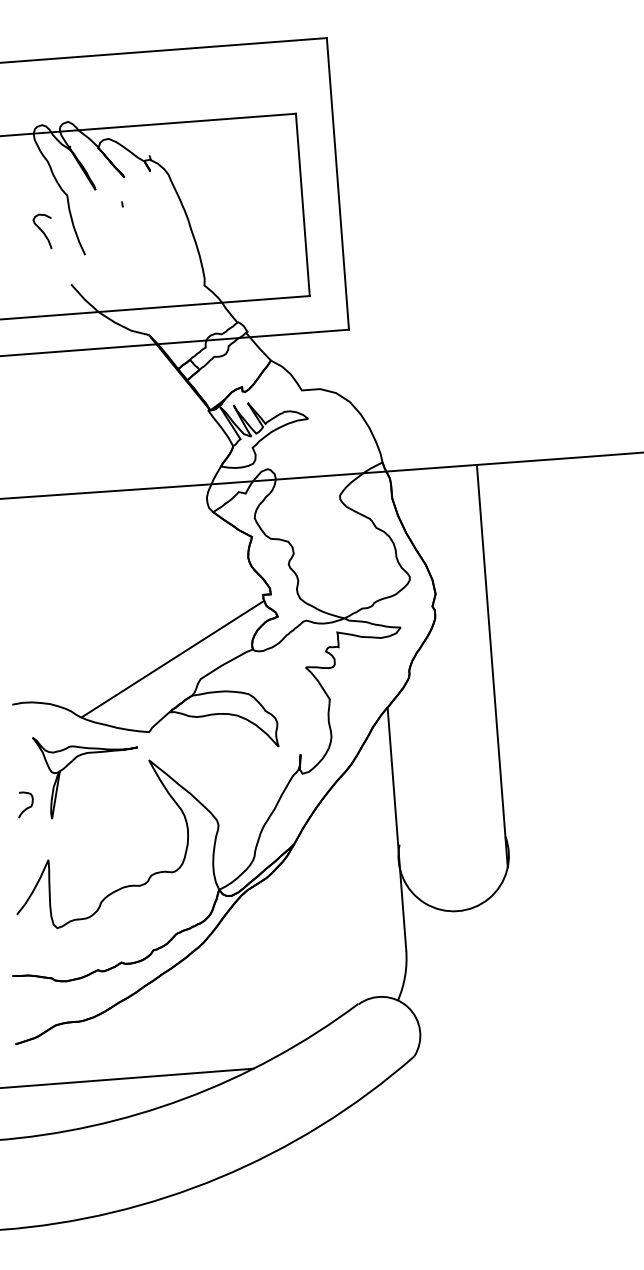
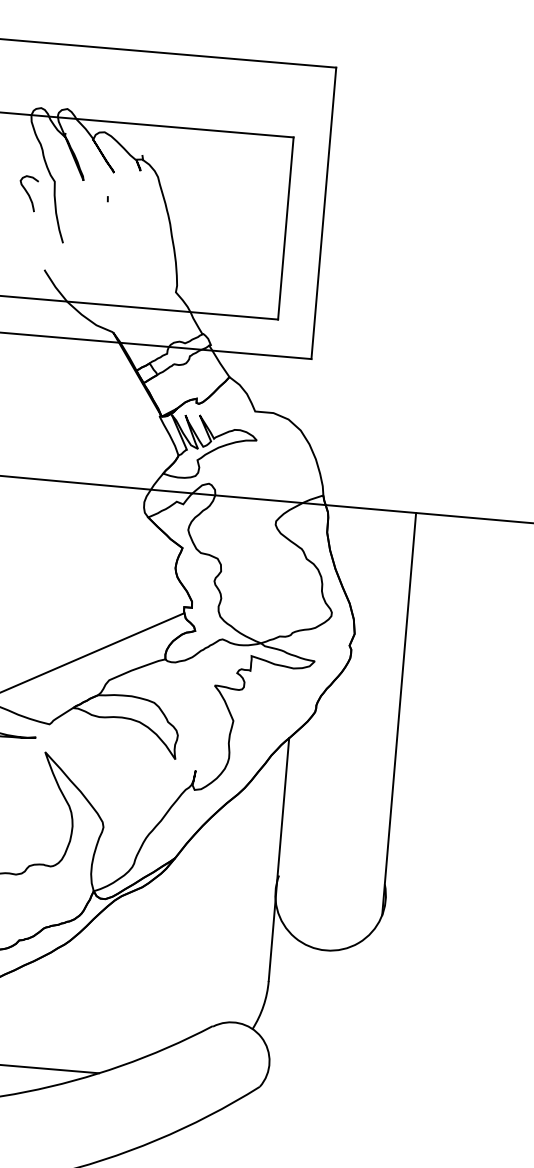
curve: (42, 230) -> (27, 192), moved

